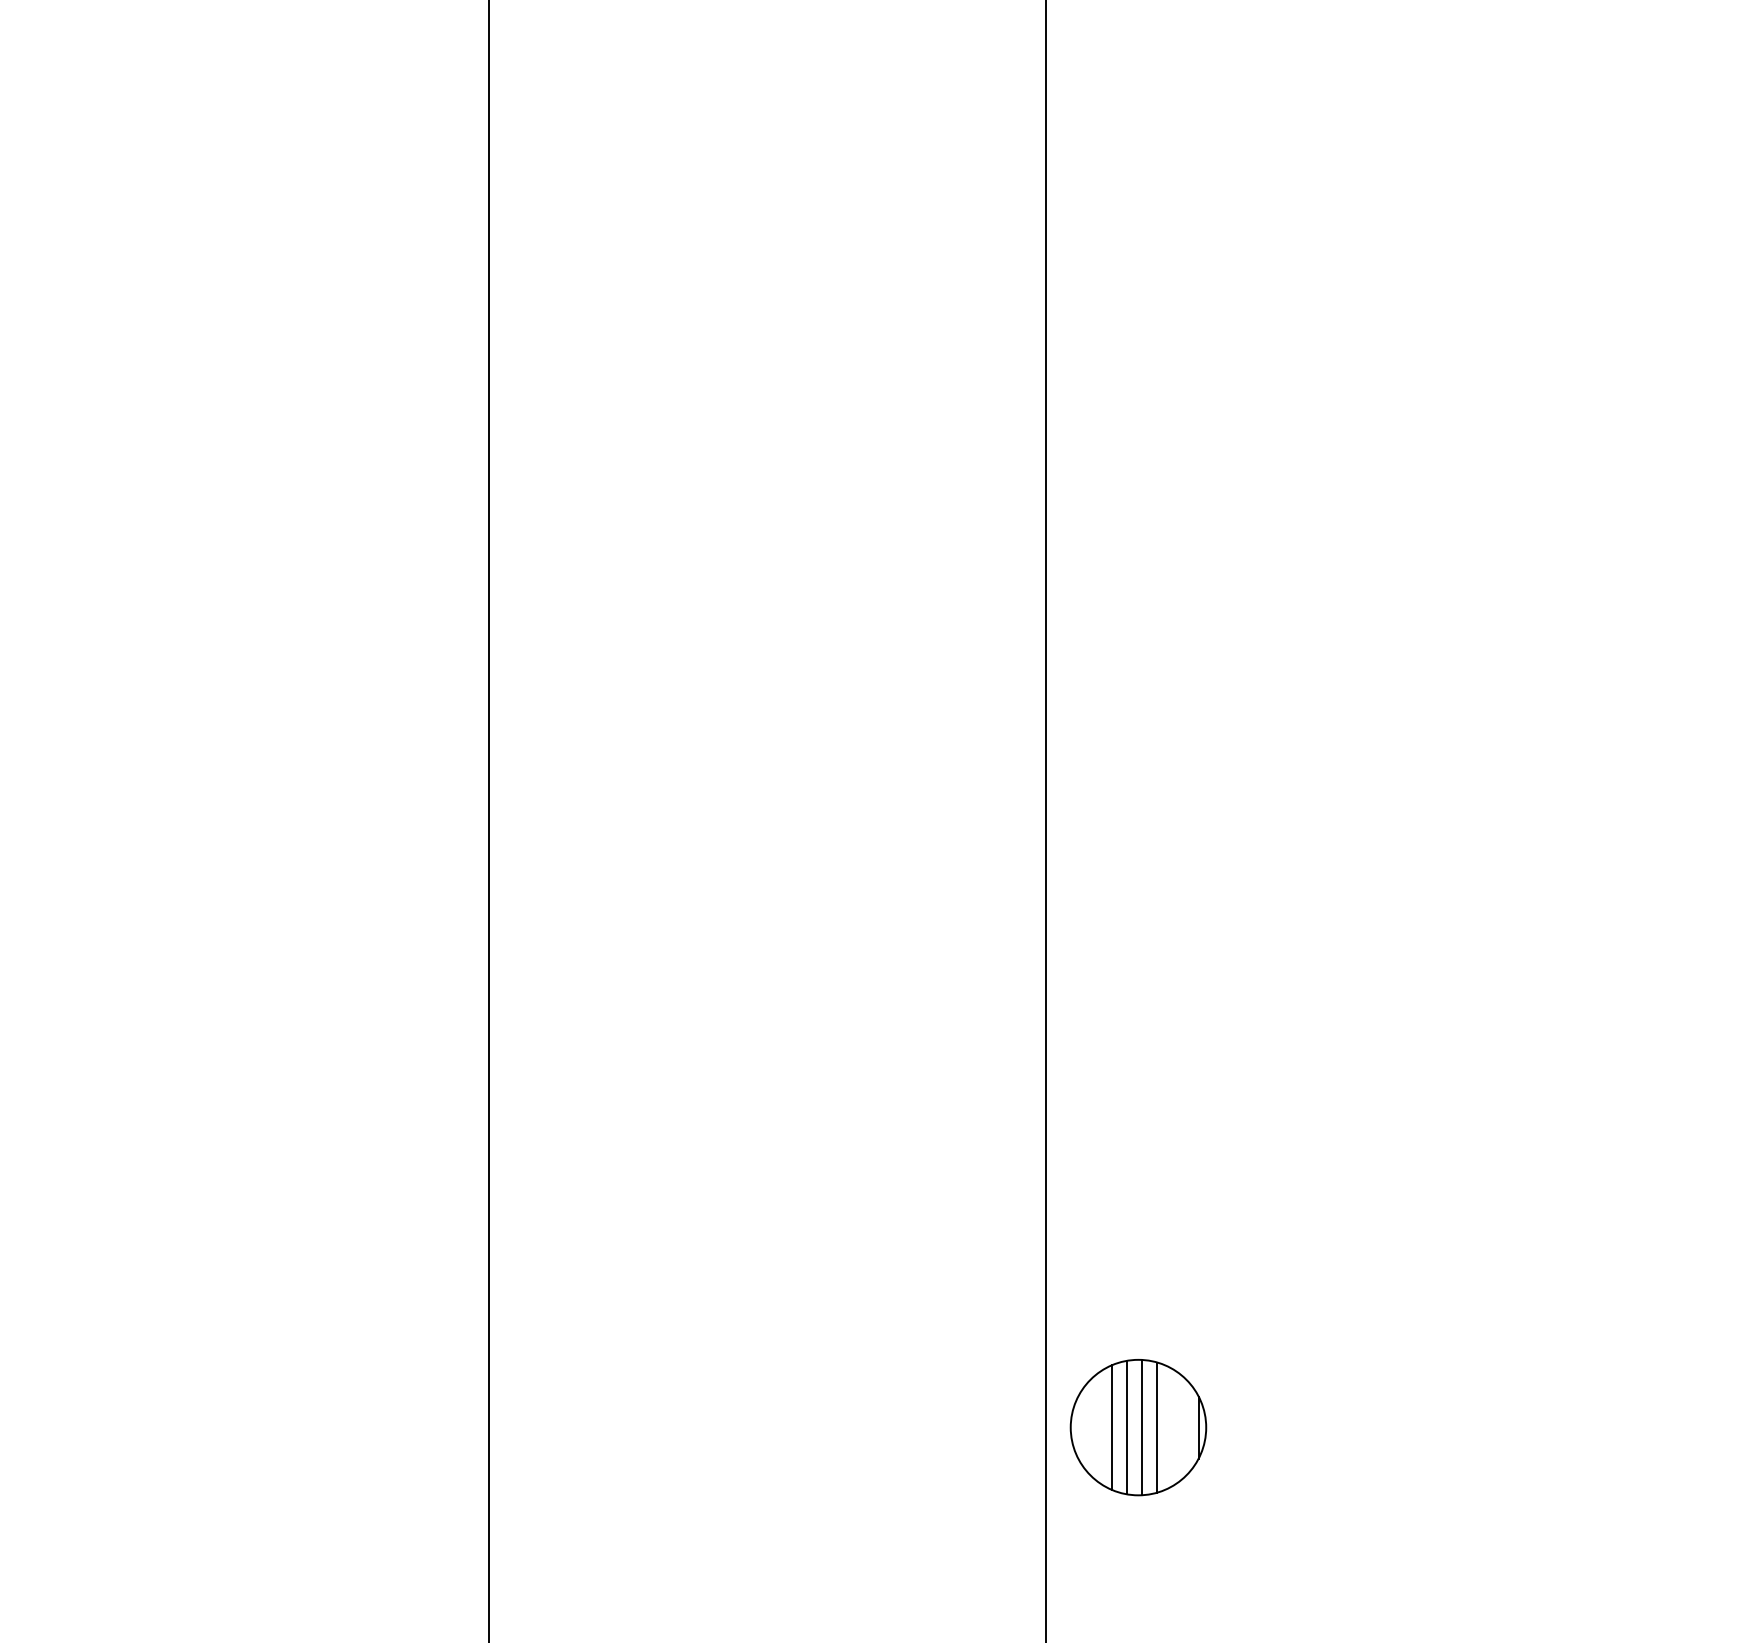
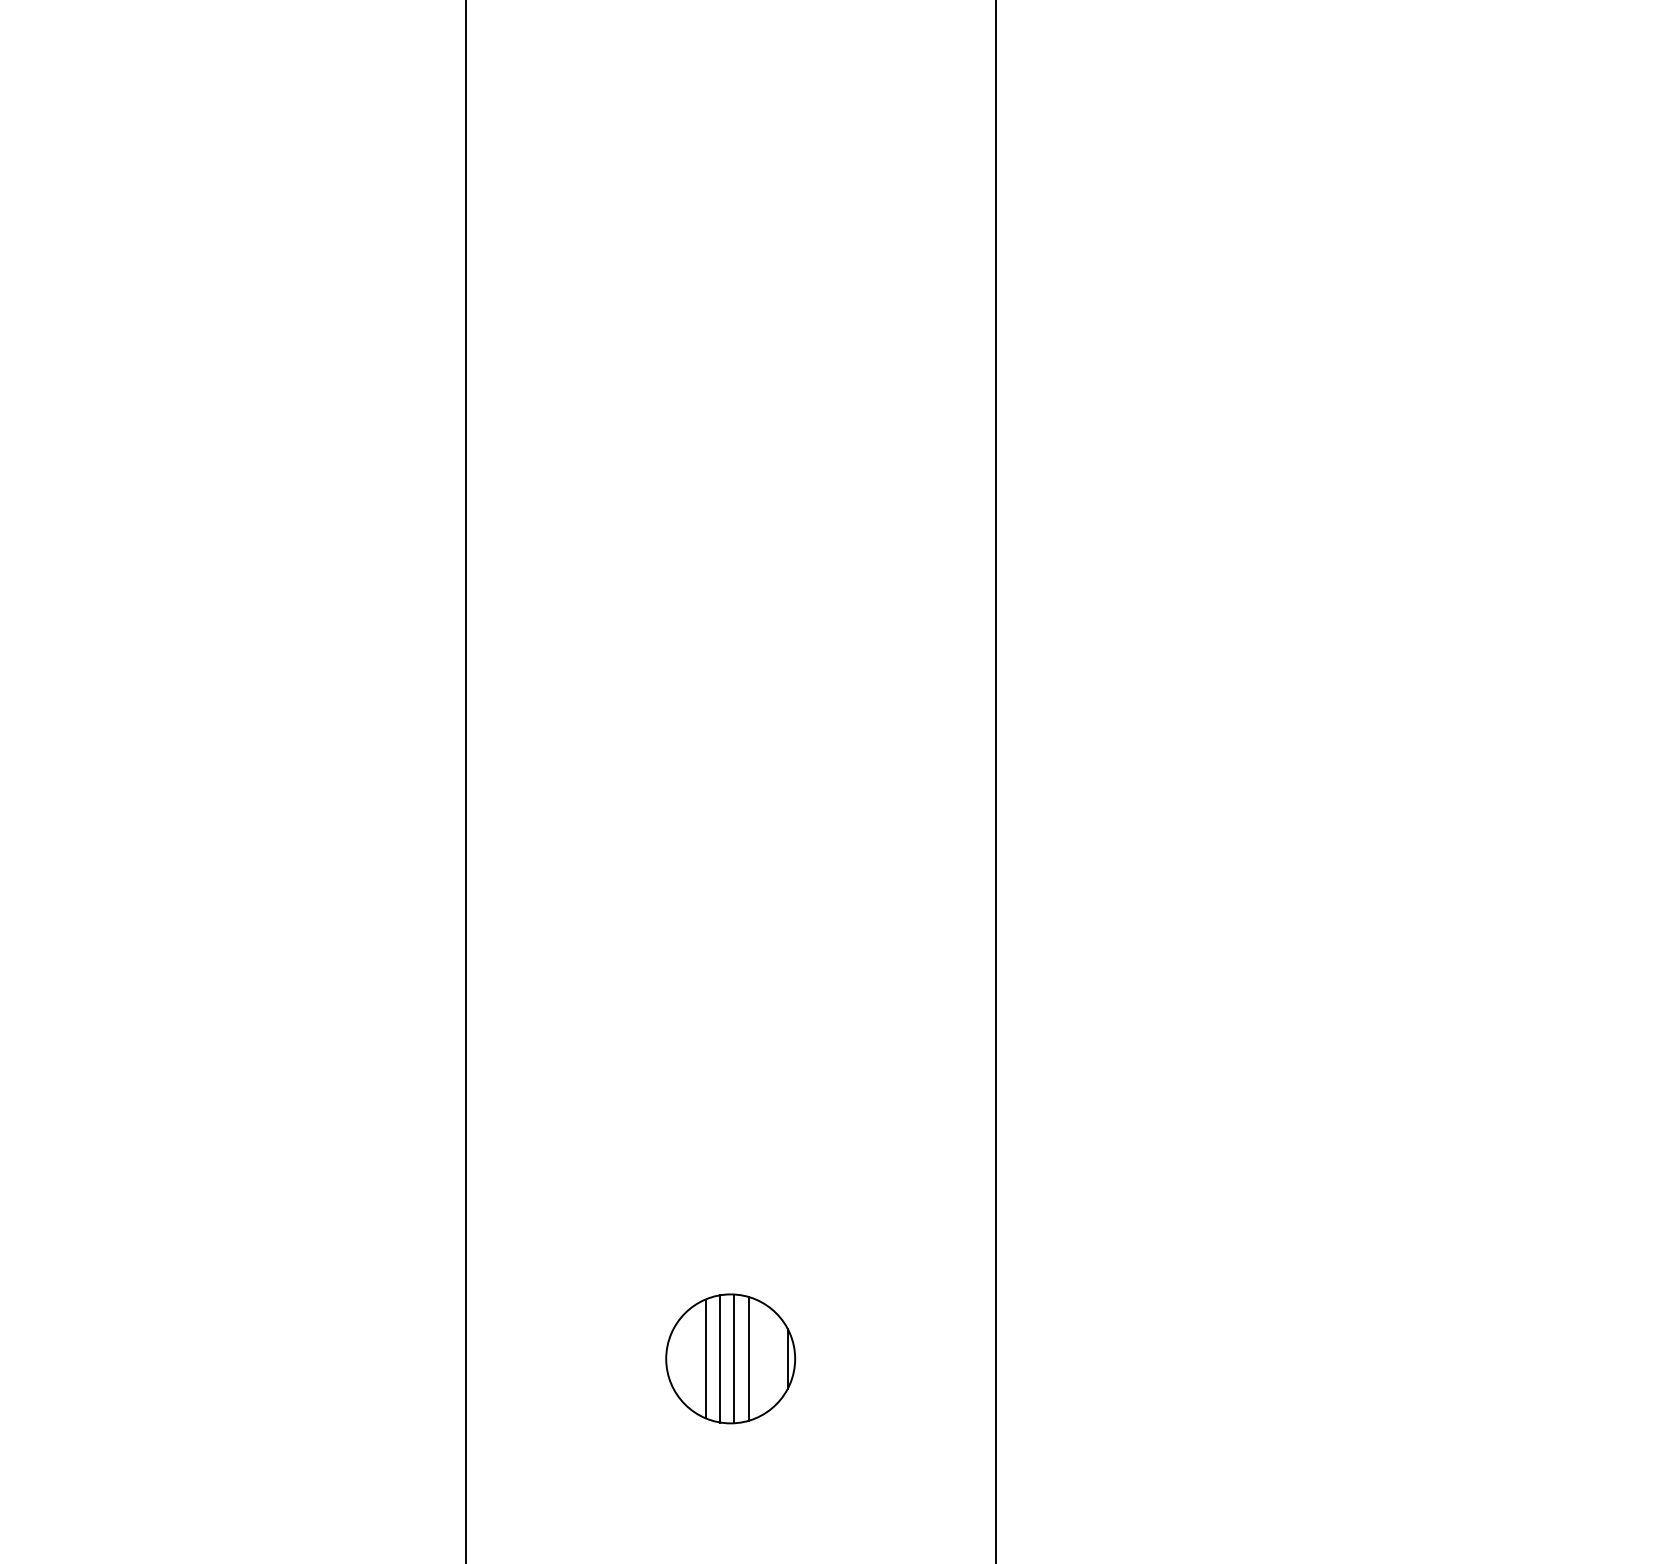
part: (1138, 1427) -> (730, 1358), moved

